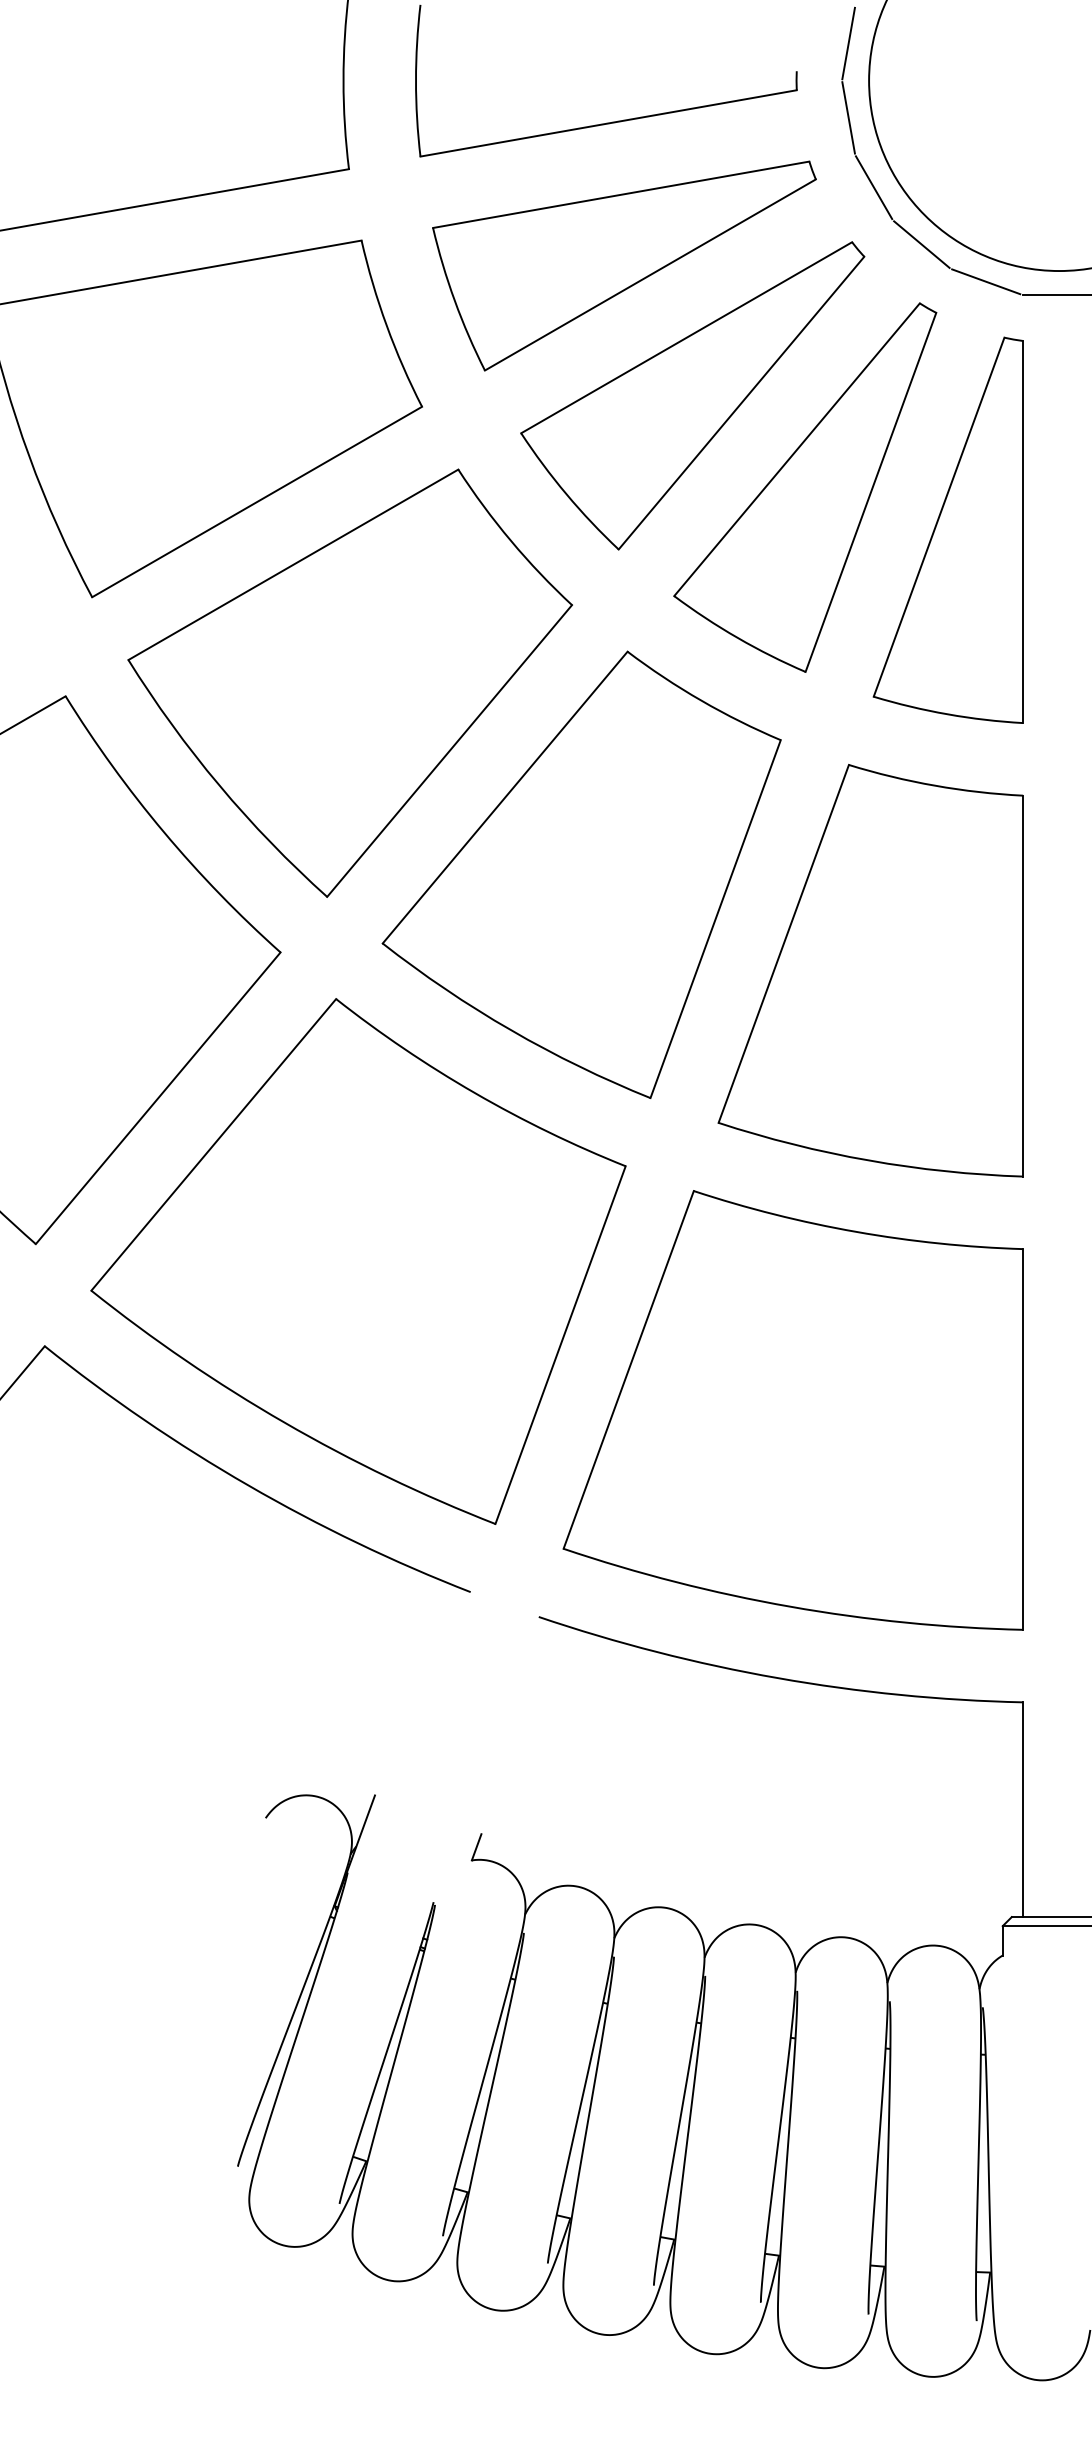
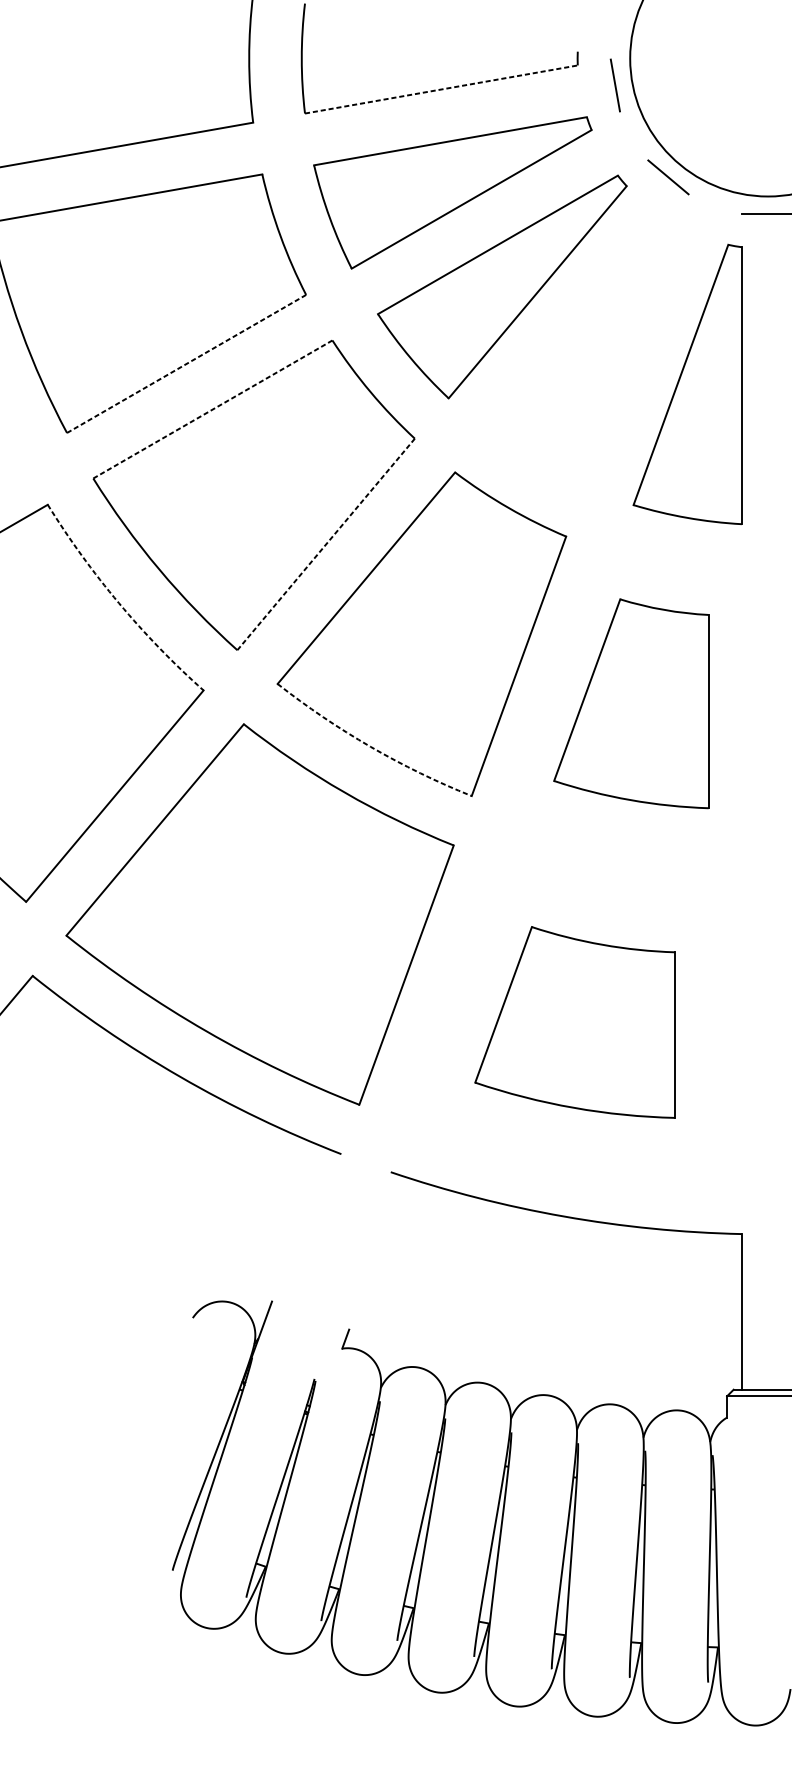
line: (848, 43) -> (615, 31), removed
line: (609, 123) -> (442, 89), solid -> dashed
line: (873, 187) -> (633, 135), removed
line: (986, 281) -> (715, 204), removed
part: (805, 487) -> (584, 353), removed
line: (257, 501) -> (186, 363), solid -> dashed
line: (293, 564) -> (212, 409), solid -> dashed
line: (449, 750) -> (326, 544), solid -> dashed
arc: (163, 832) -> (118, 603), solid -> dashed
part: (870, 970) -> (631, 703), size x0.7
arc: (511, 1030) -> (370, 747), solid -> dashed
part: (792, 1410) -> (574, 1022), size x0.6

